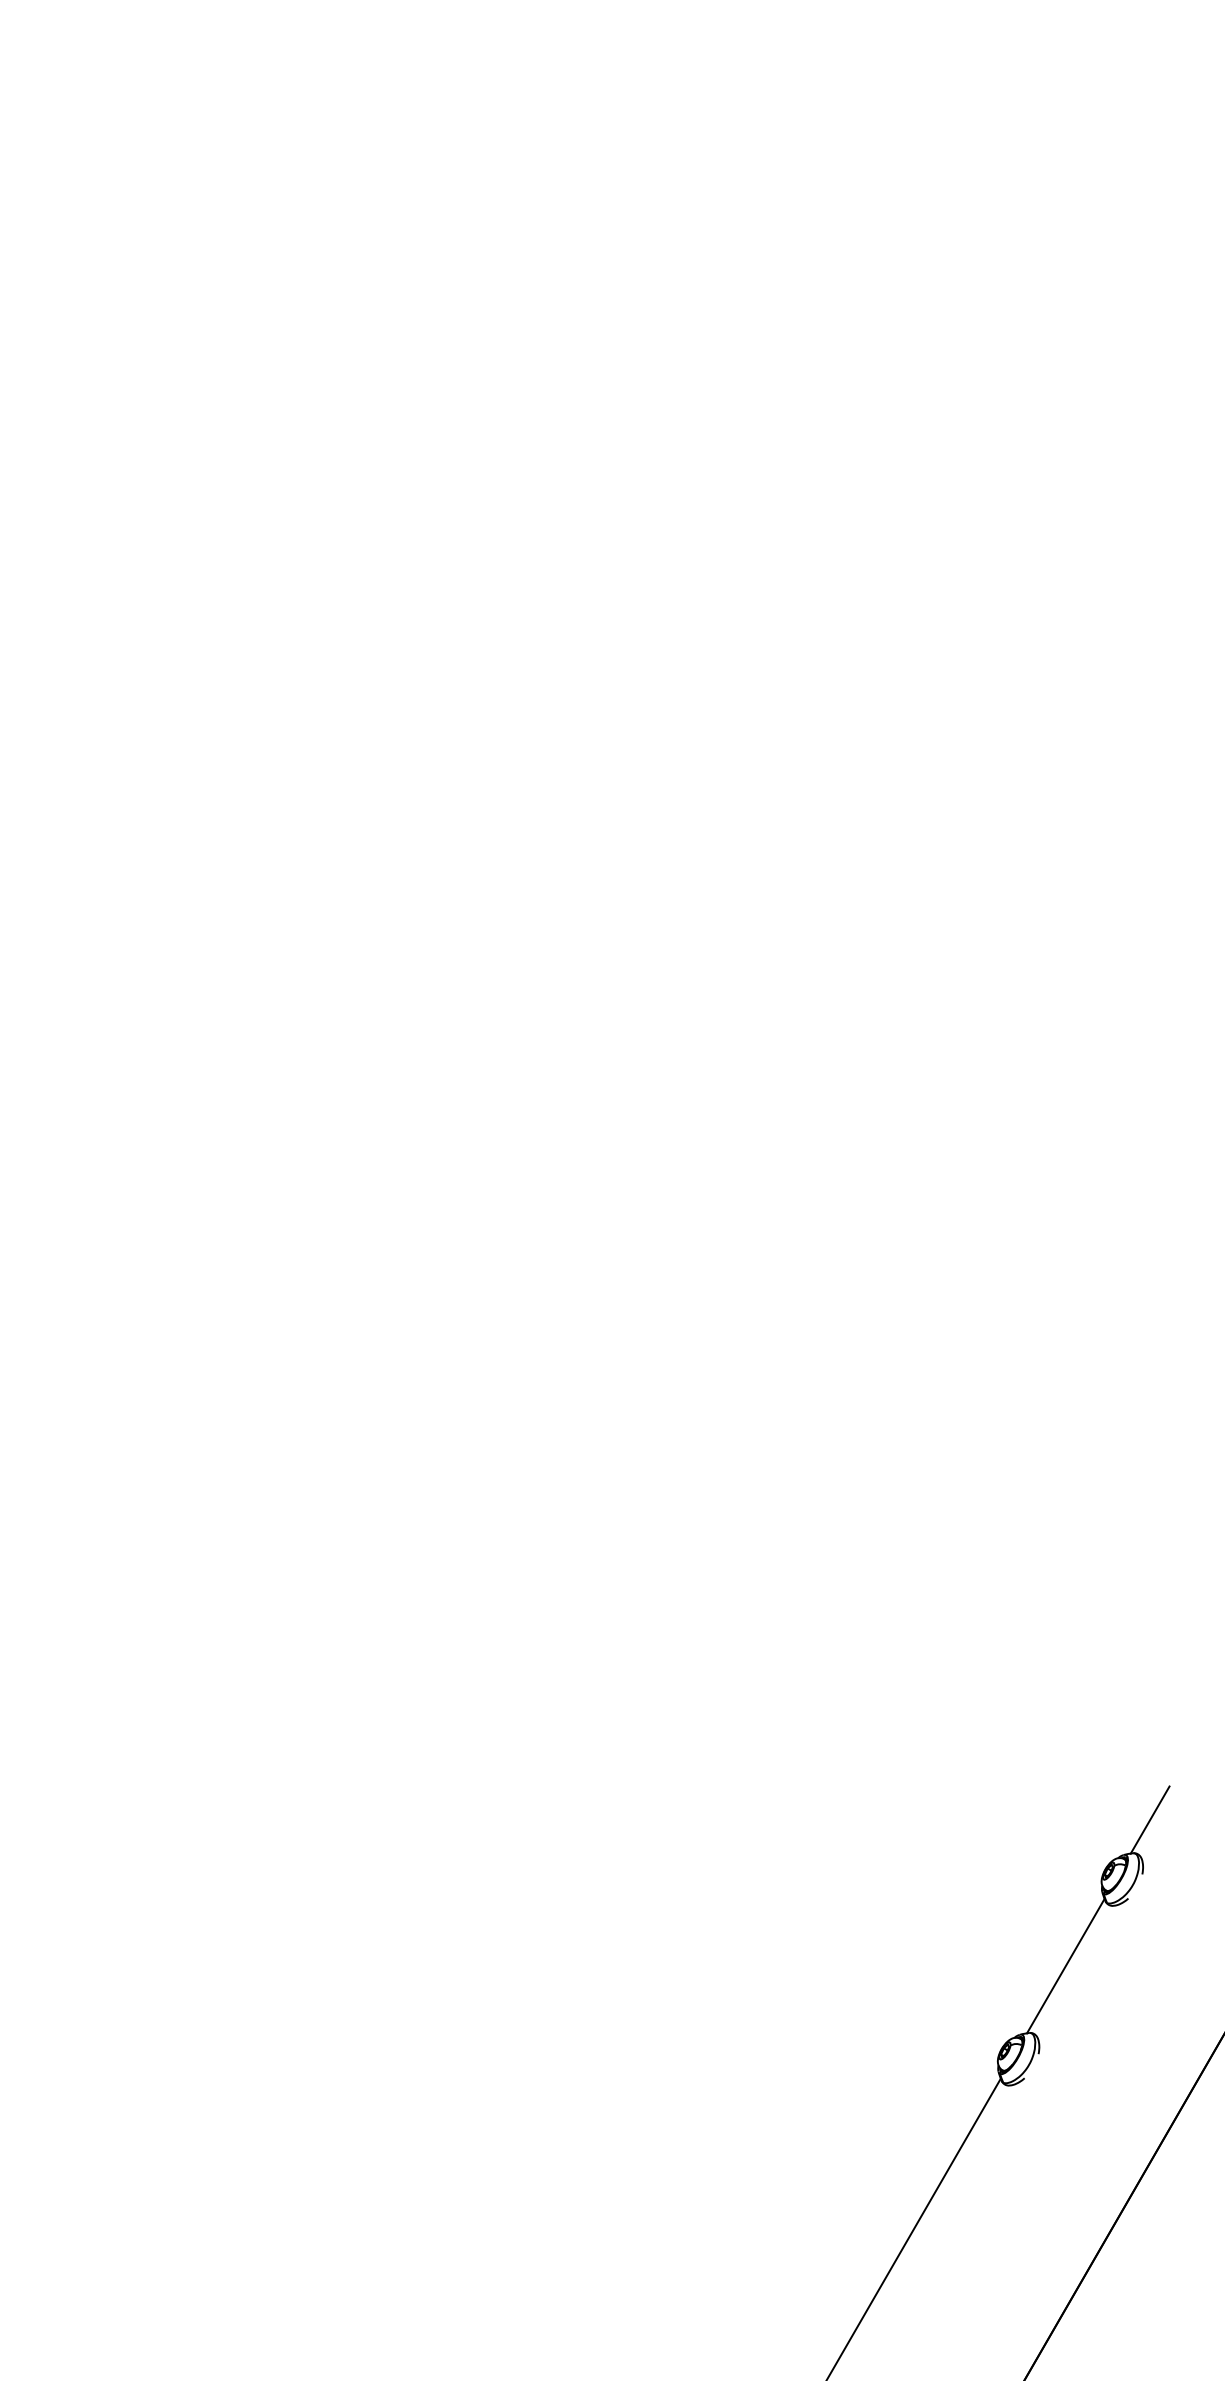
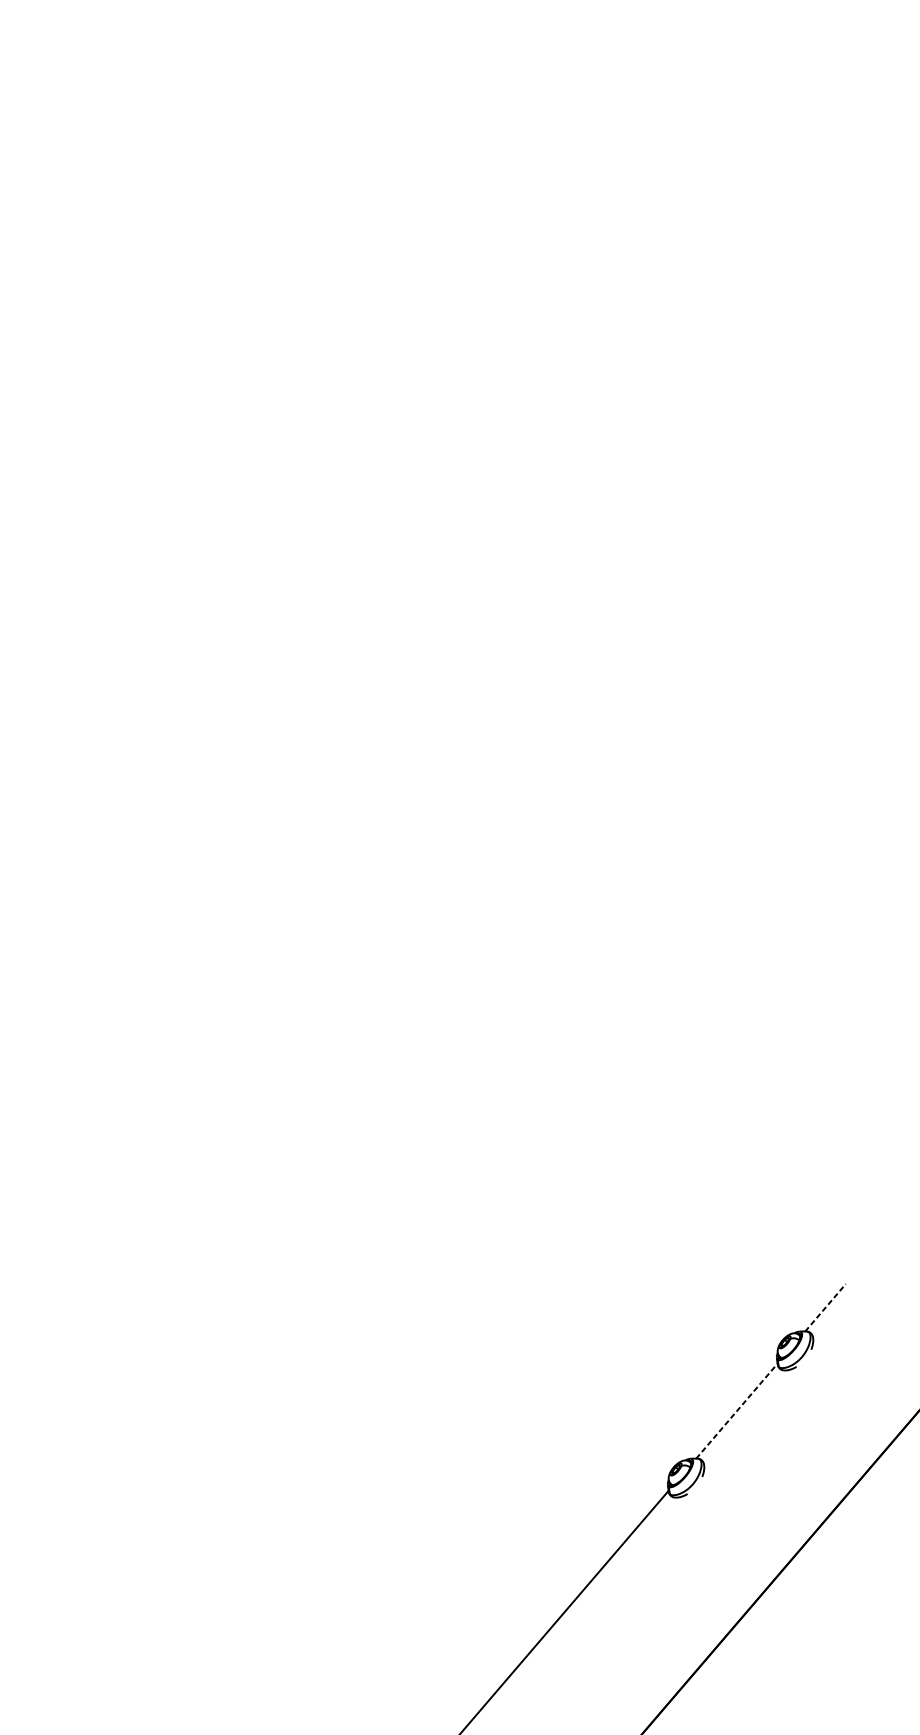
line: (1150, 1820) -> (825, 1308), solid -> dashed
line: (1065, 1966) -> (736, 1411), solid -> dashed

